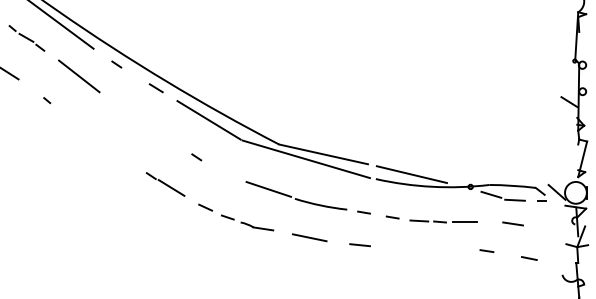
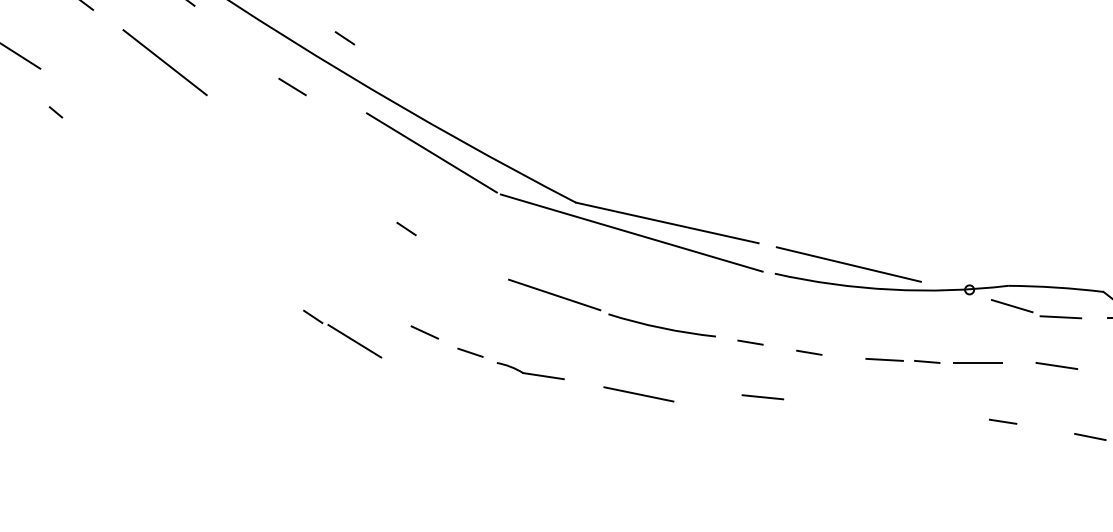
line: (116, 64) -> (344, 38), moved
line: (155, 88) -> (290, 87), moved
line: (47, 100) -> (56, 112), moved
line: (165, 184) -> (342, 334), moved
part: (443, 221) -> (934, 360), moved
line: (359, 245) -> (761, 397), moved

